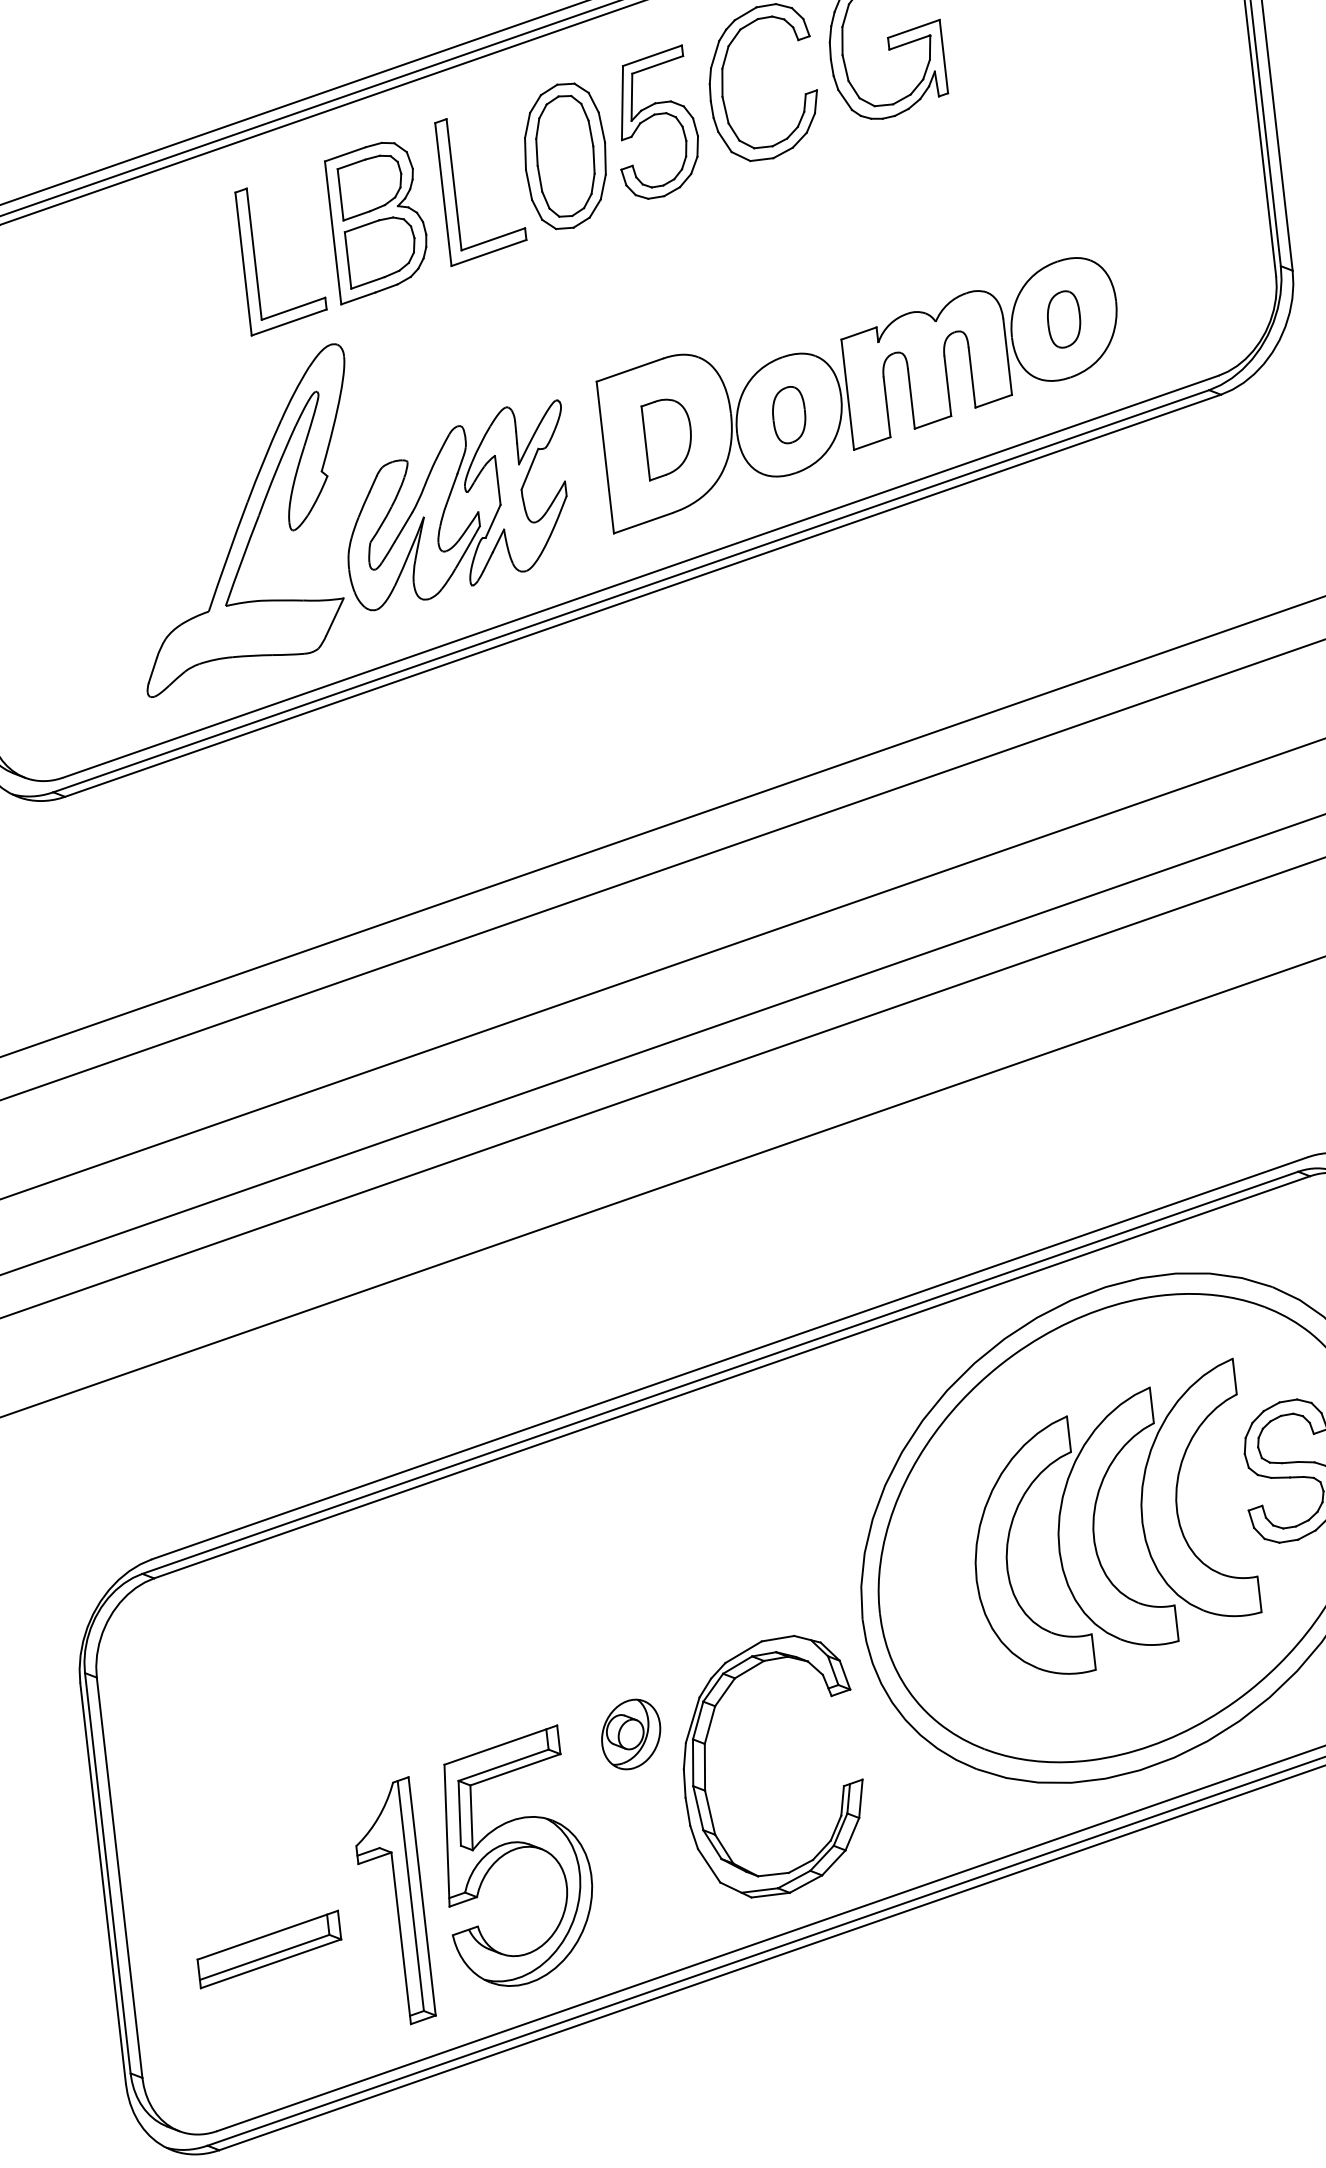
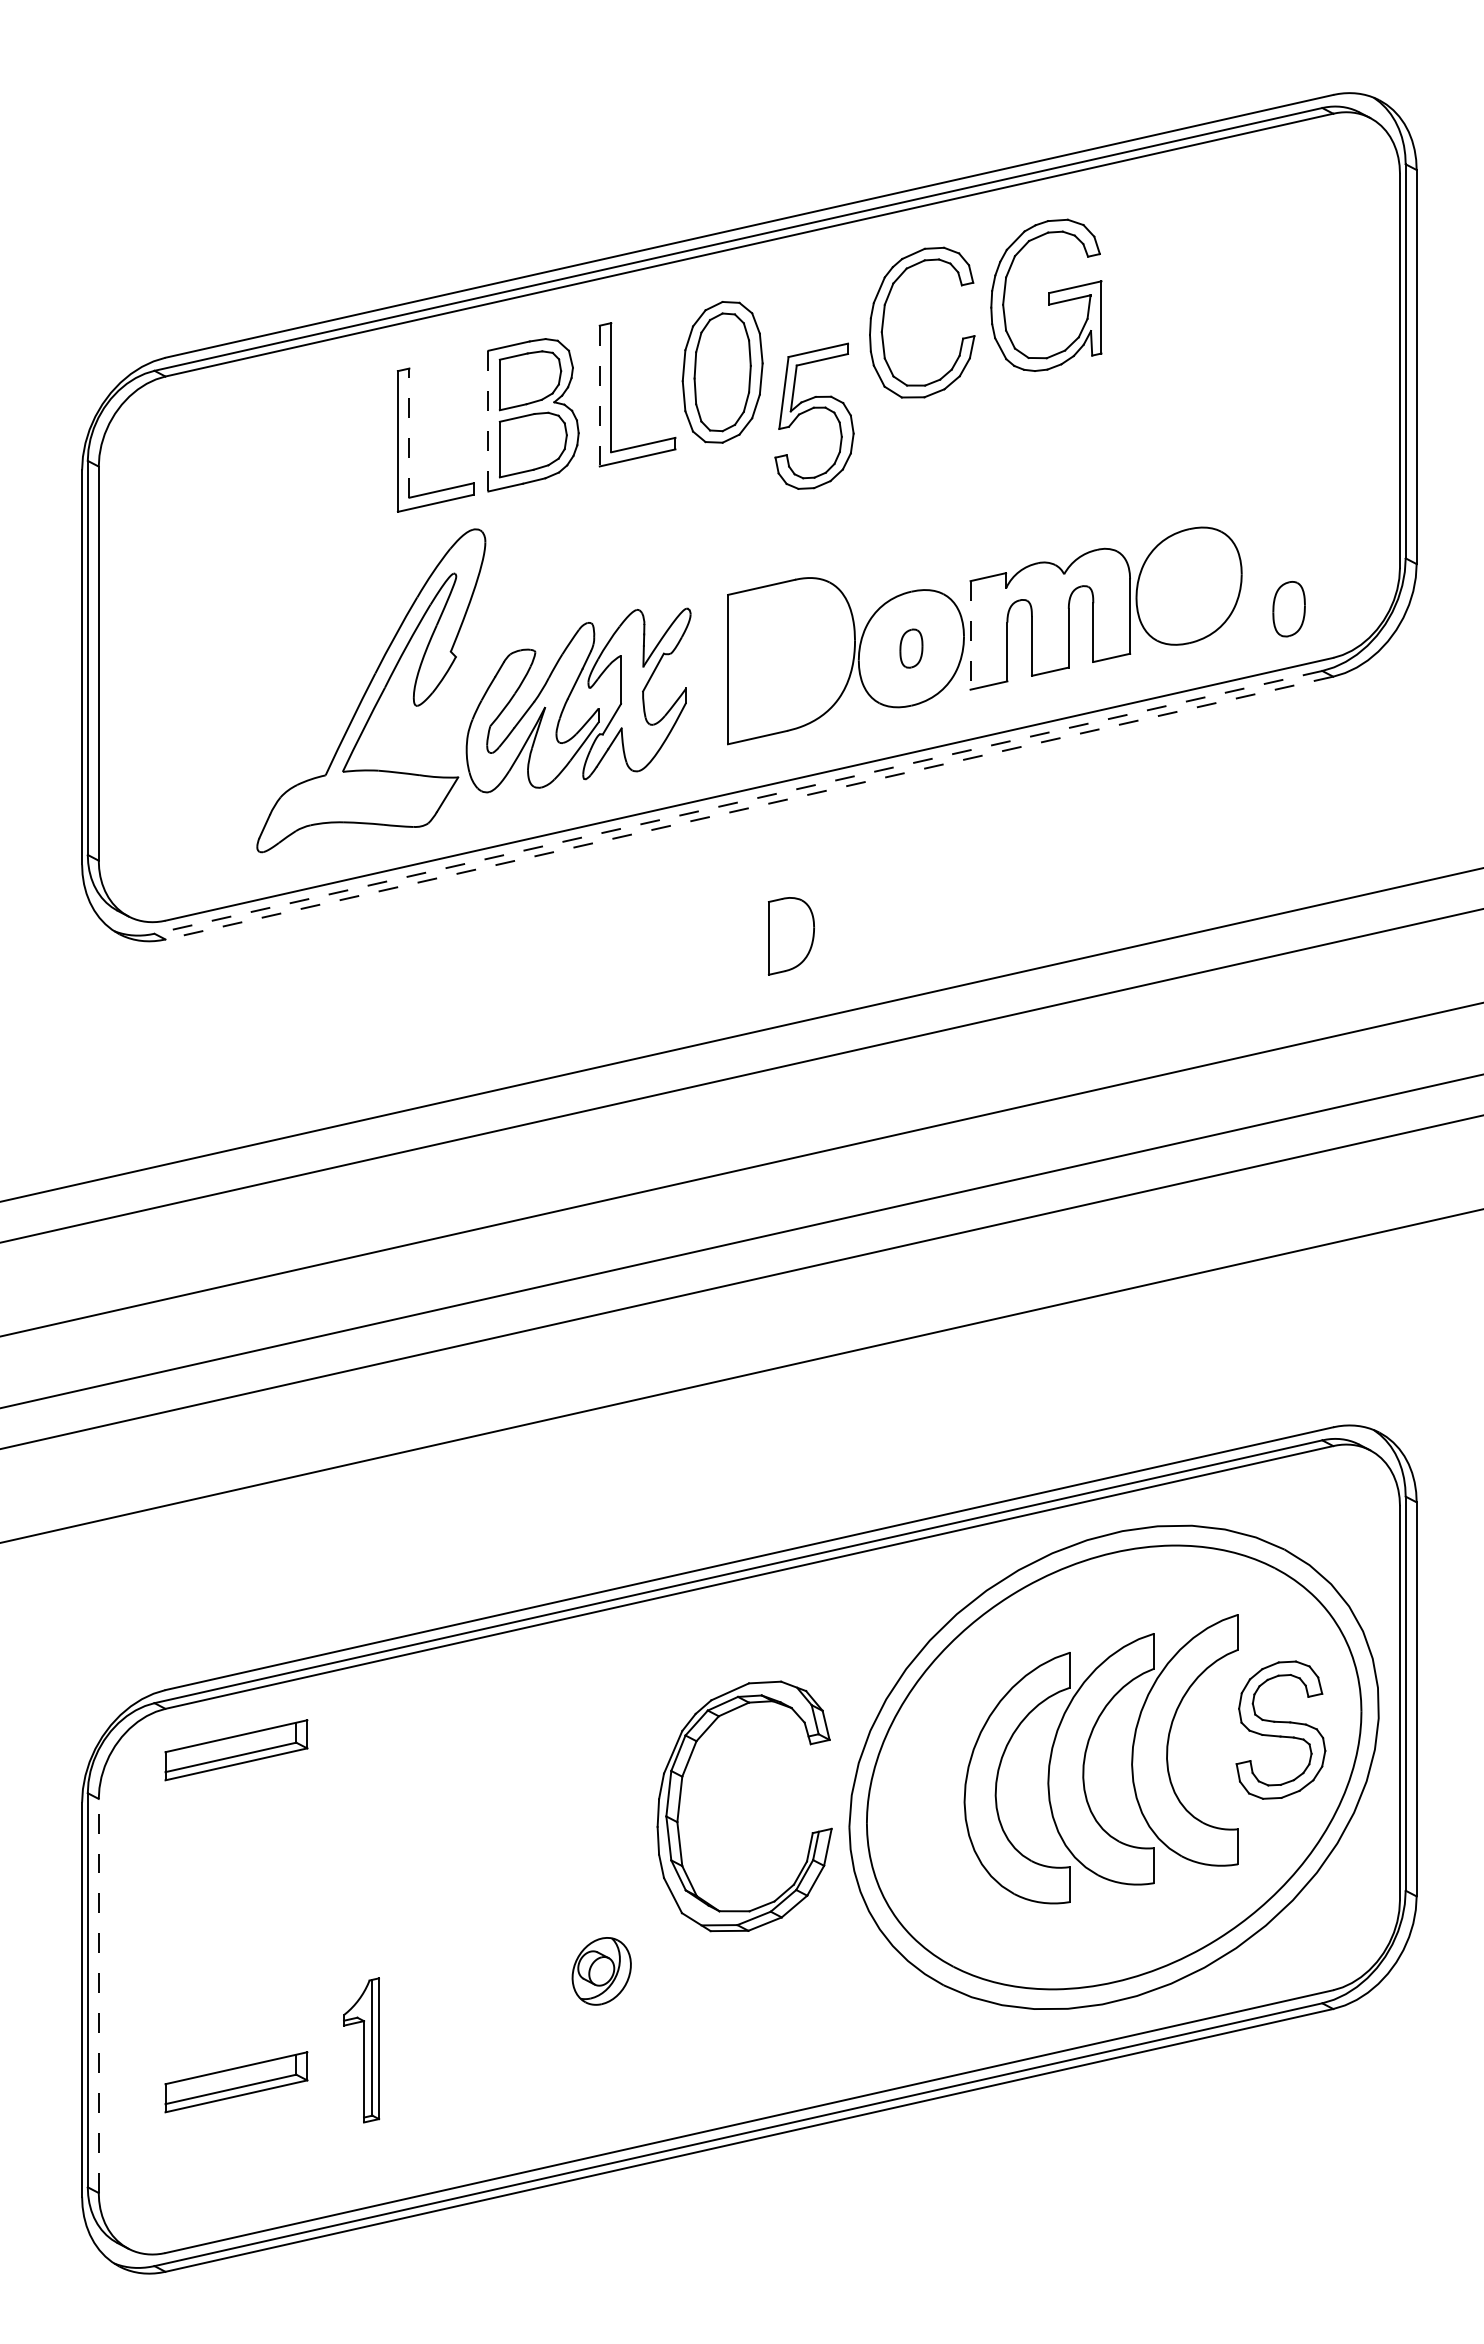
part: (653, 116) -> (812, 409), moved
line: (443, 195) -> (599, 396), solid -> dashed
line: (333, 233) -> (488, 421), solid -> dashed
line: (254, 254) -> (409, 433), solid -> dashed
part: (1063, 319) -> (1288, 609), moved
line: (847, 394) -> (970, 635), solid -> dashed
part: (789, 414) -> (911, 648), size x0.7
part: (668, 438) -> (791, 936), moved
line: (630, 591) -> (737, 802), solid -> dashed
line: (642, 596) -> (748, 808), solid -> dashed
part: (231, 1612) -> (236, 1750), added
part: (630, 1734) -> (601, 1971), moved
part: (706, 1764) -> (681, 1796), moved
part: (514, 1850) -> (485, 2013), removed
line: (119, 1877) -> (98, 1995), solid -> dashed
part: (392, 1902) -> (361, 2050), size x0.6

